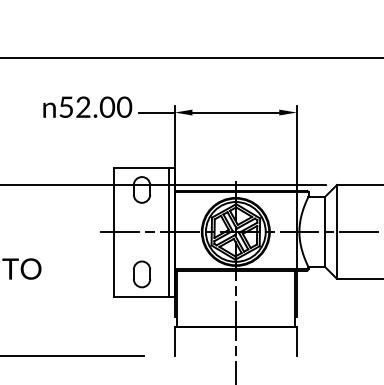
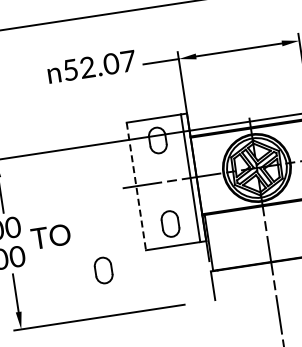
text: (124, 106) -> (128, 60), 52.00 -> 52.07
line: (113, 232) -> (136, 186), solid -> dashed
part: (69, 310) -> (104, 270), added

